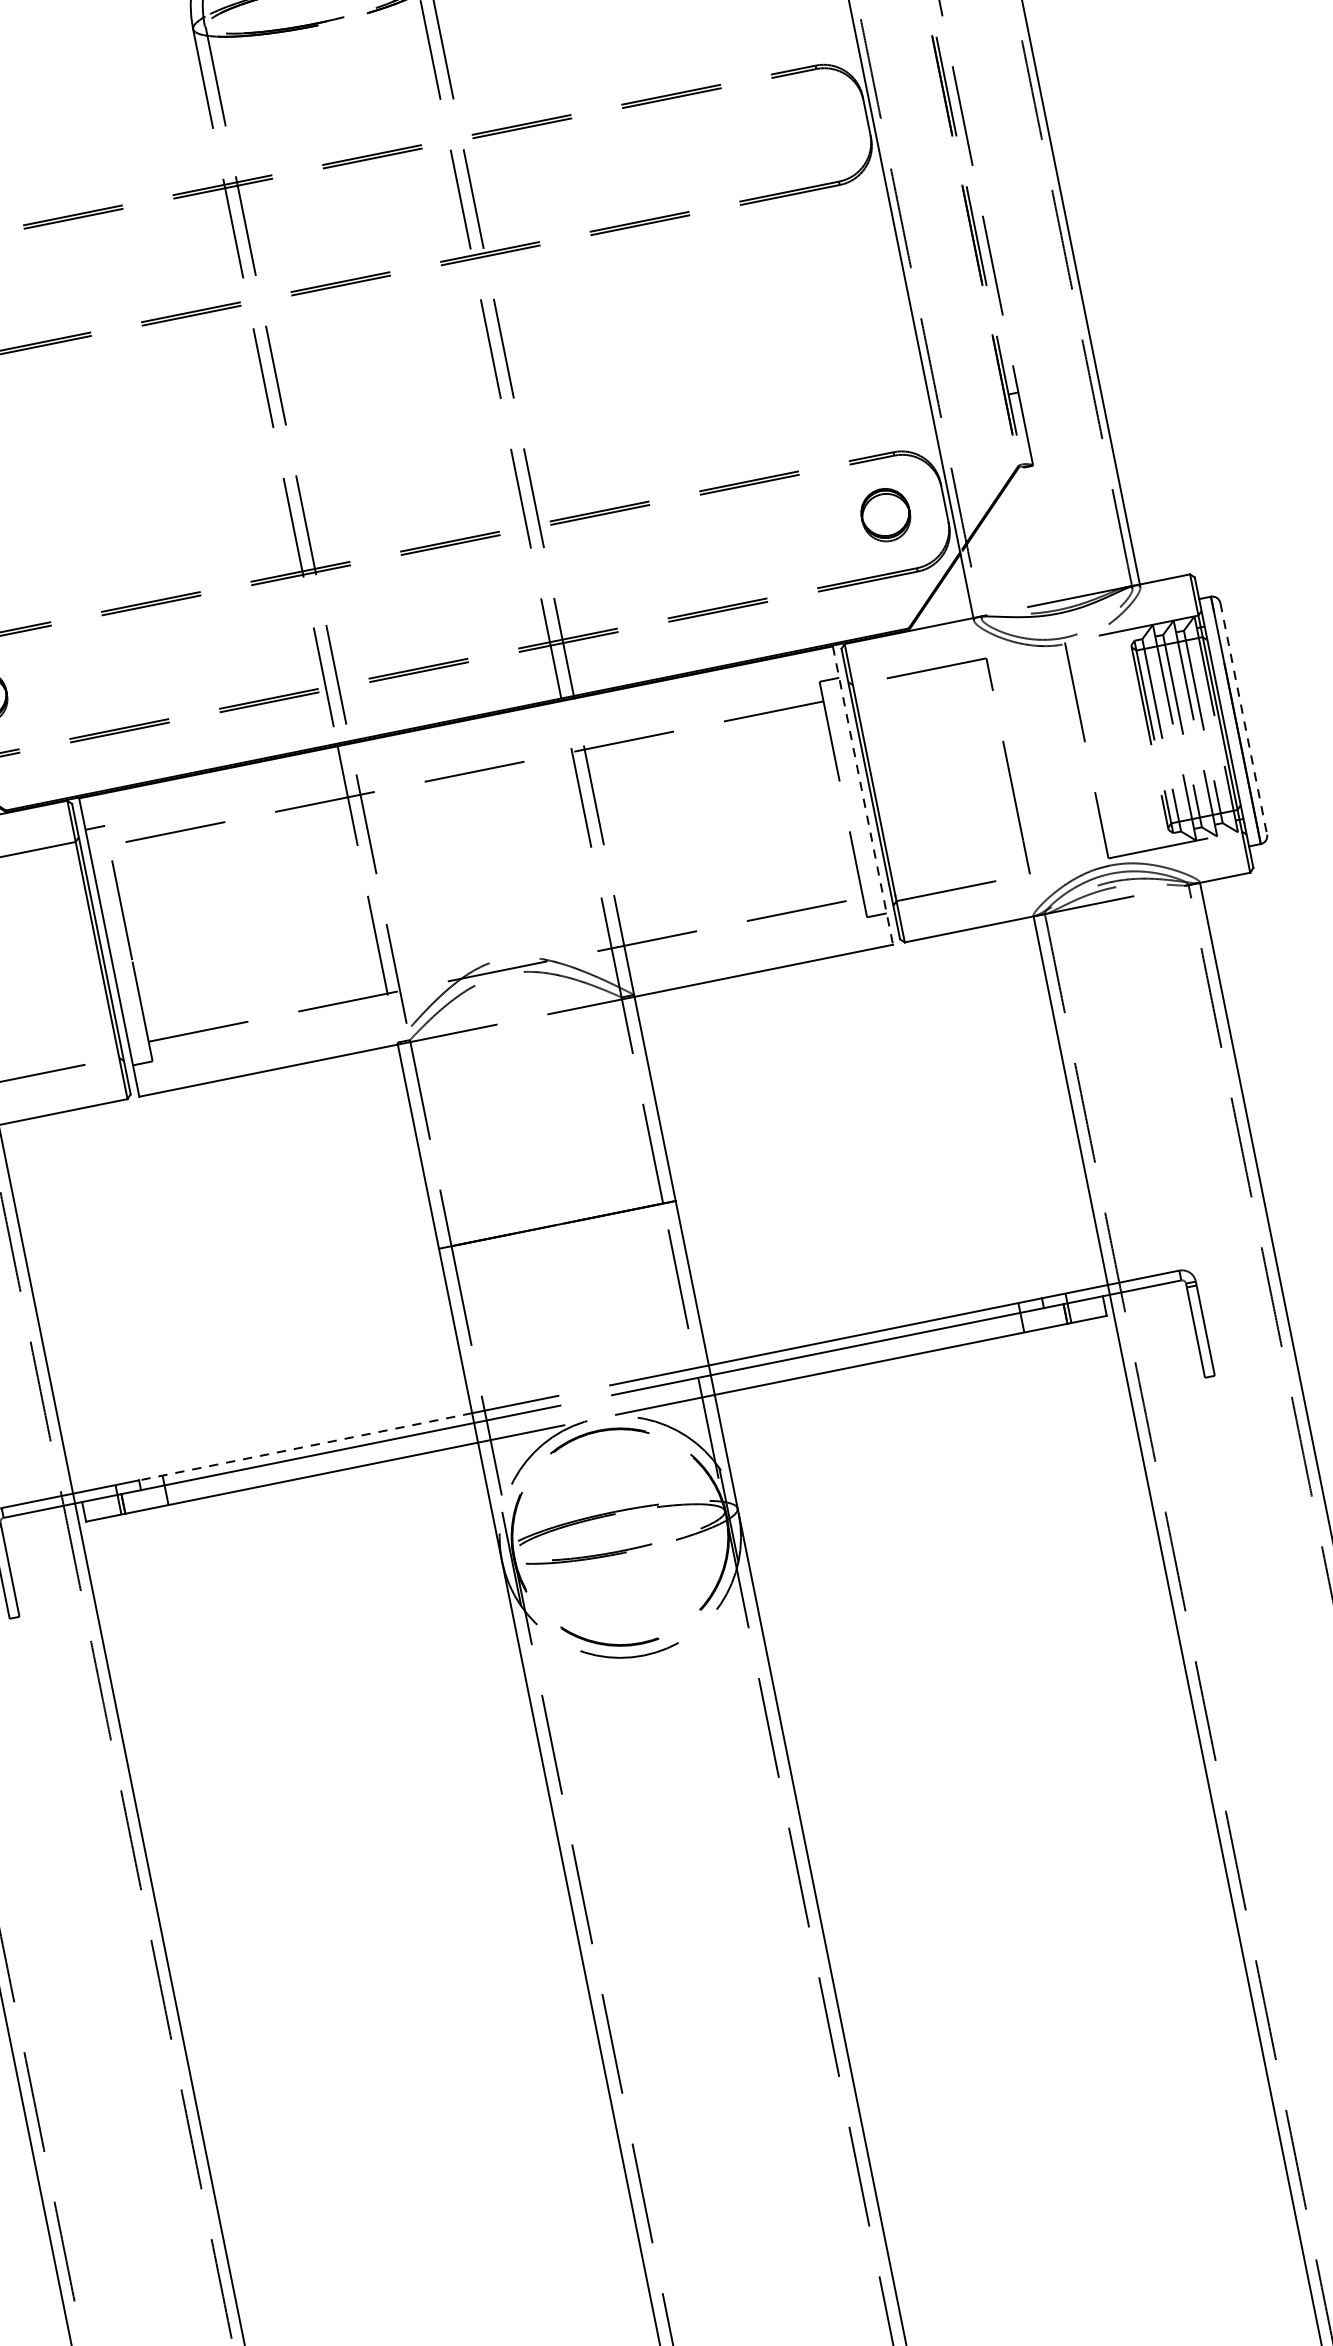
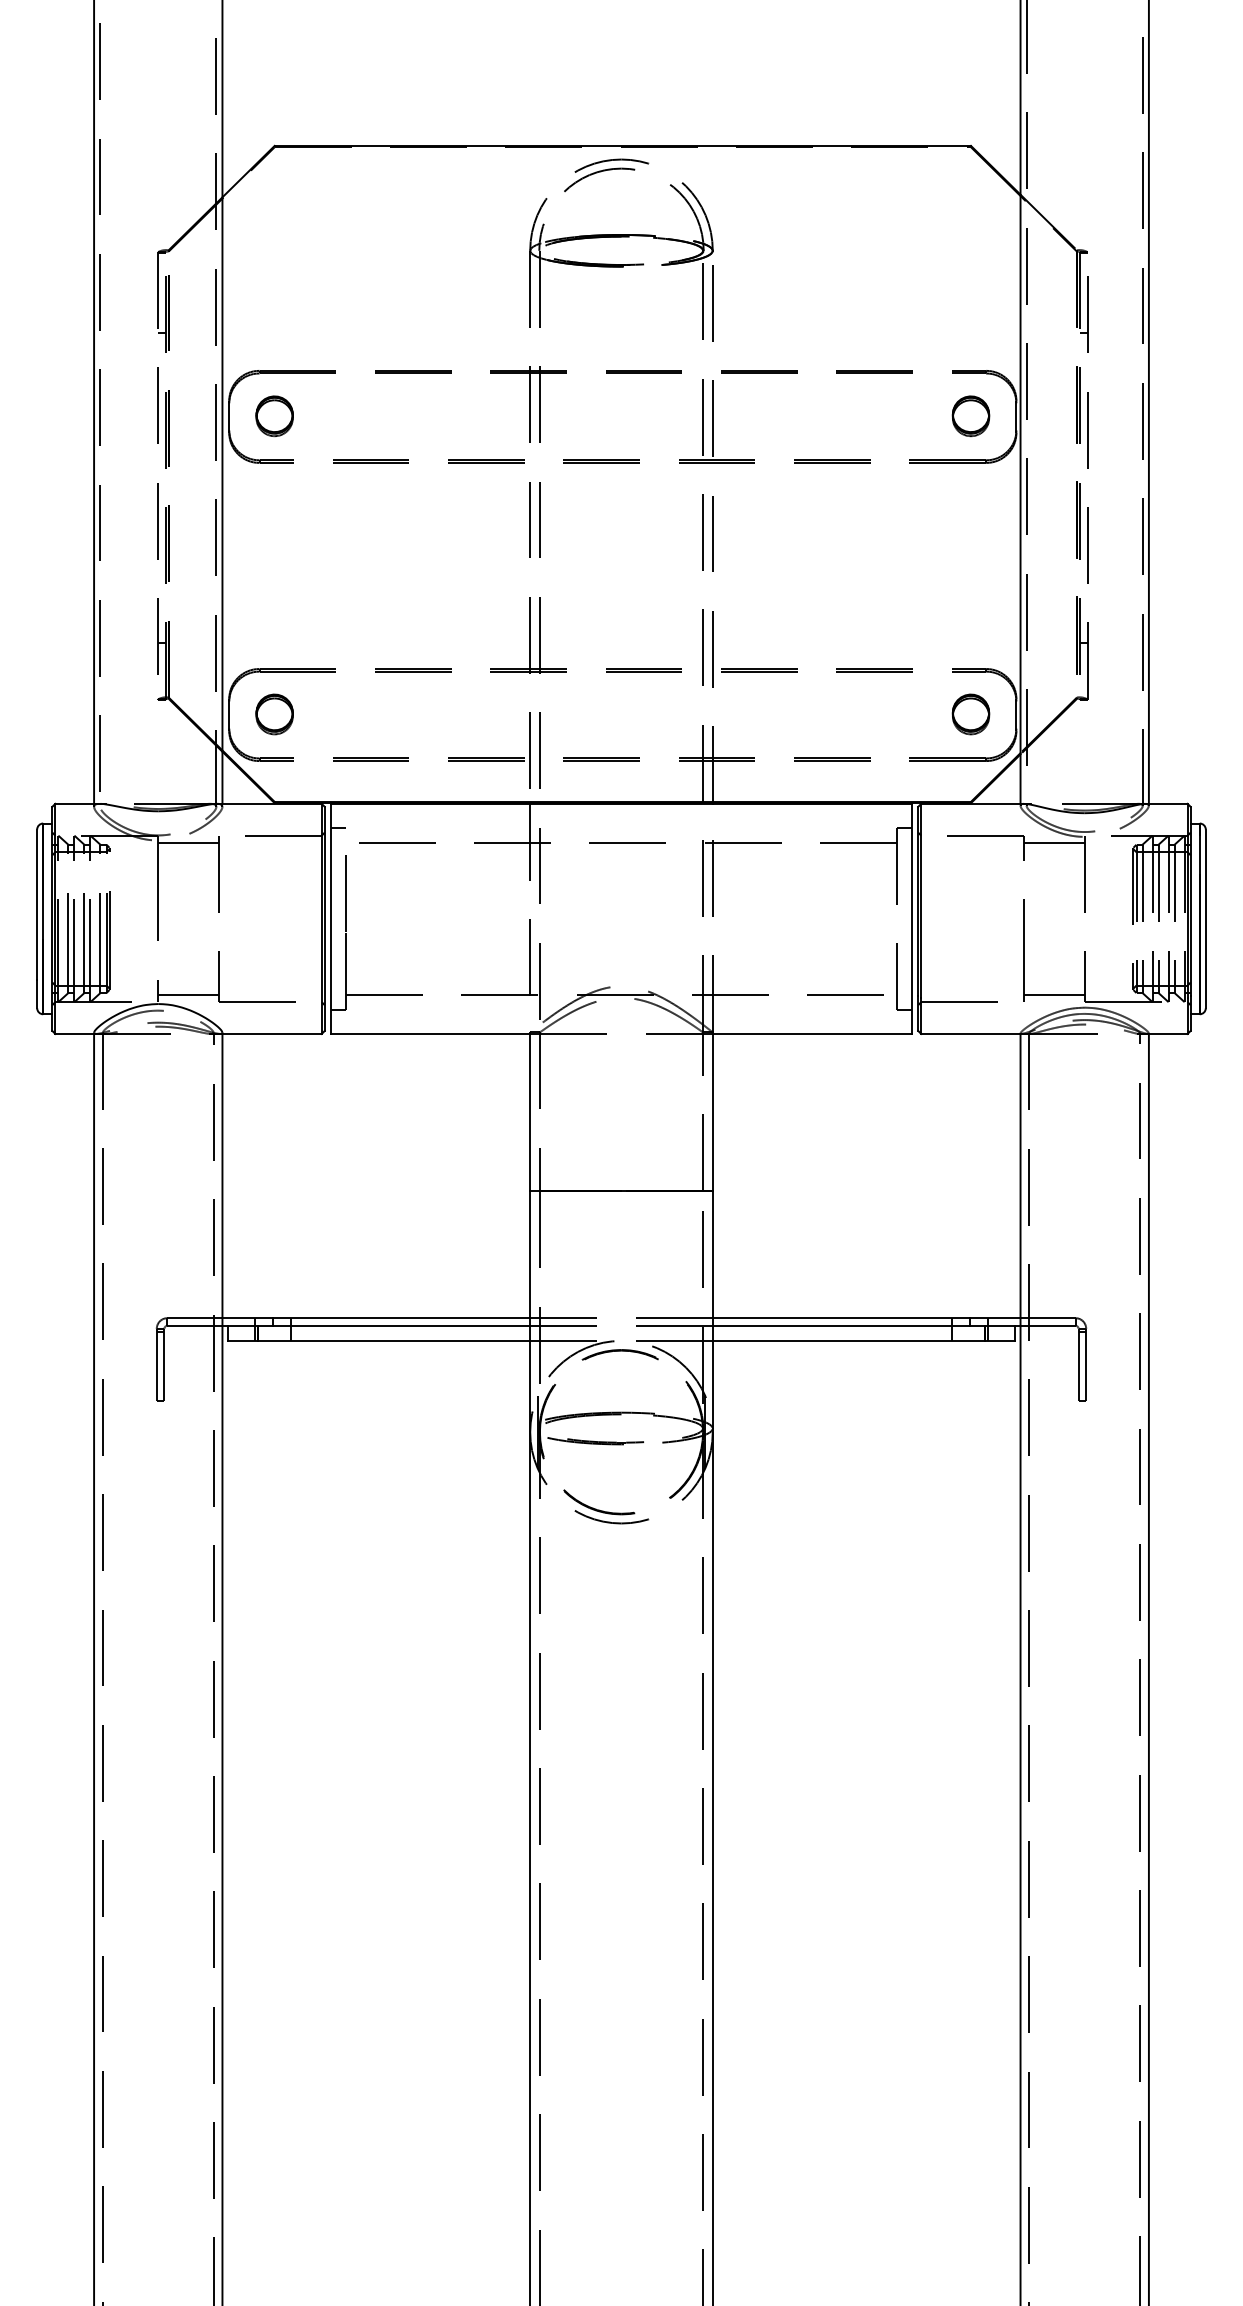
part: (807, 128) -> (970, 416), added
line: (1027, 660) -> (1054, 843), added
line: (1243, 719) -> (1205, 919), dashed -> solid
line: (863, 796) -> (912, 919), dashed -> solid
line: (1067, 856) -> (1054, 994), added
line: (305, 1447) -> (401, 1318), dashed -> solid

